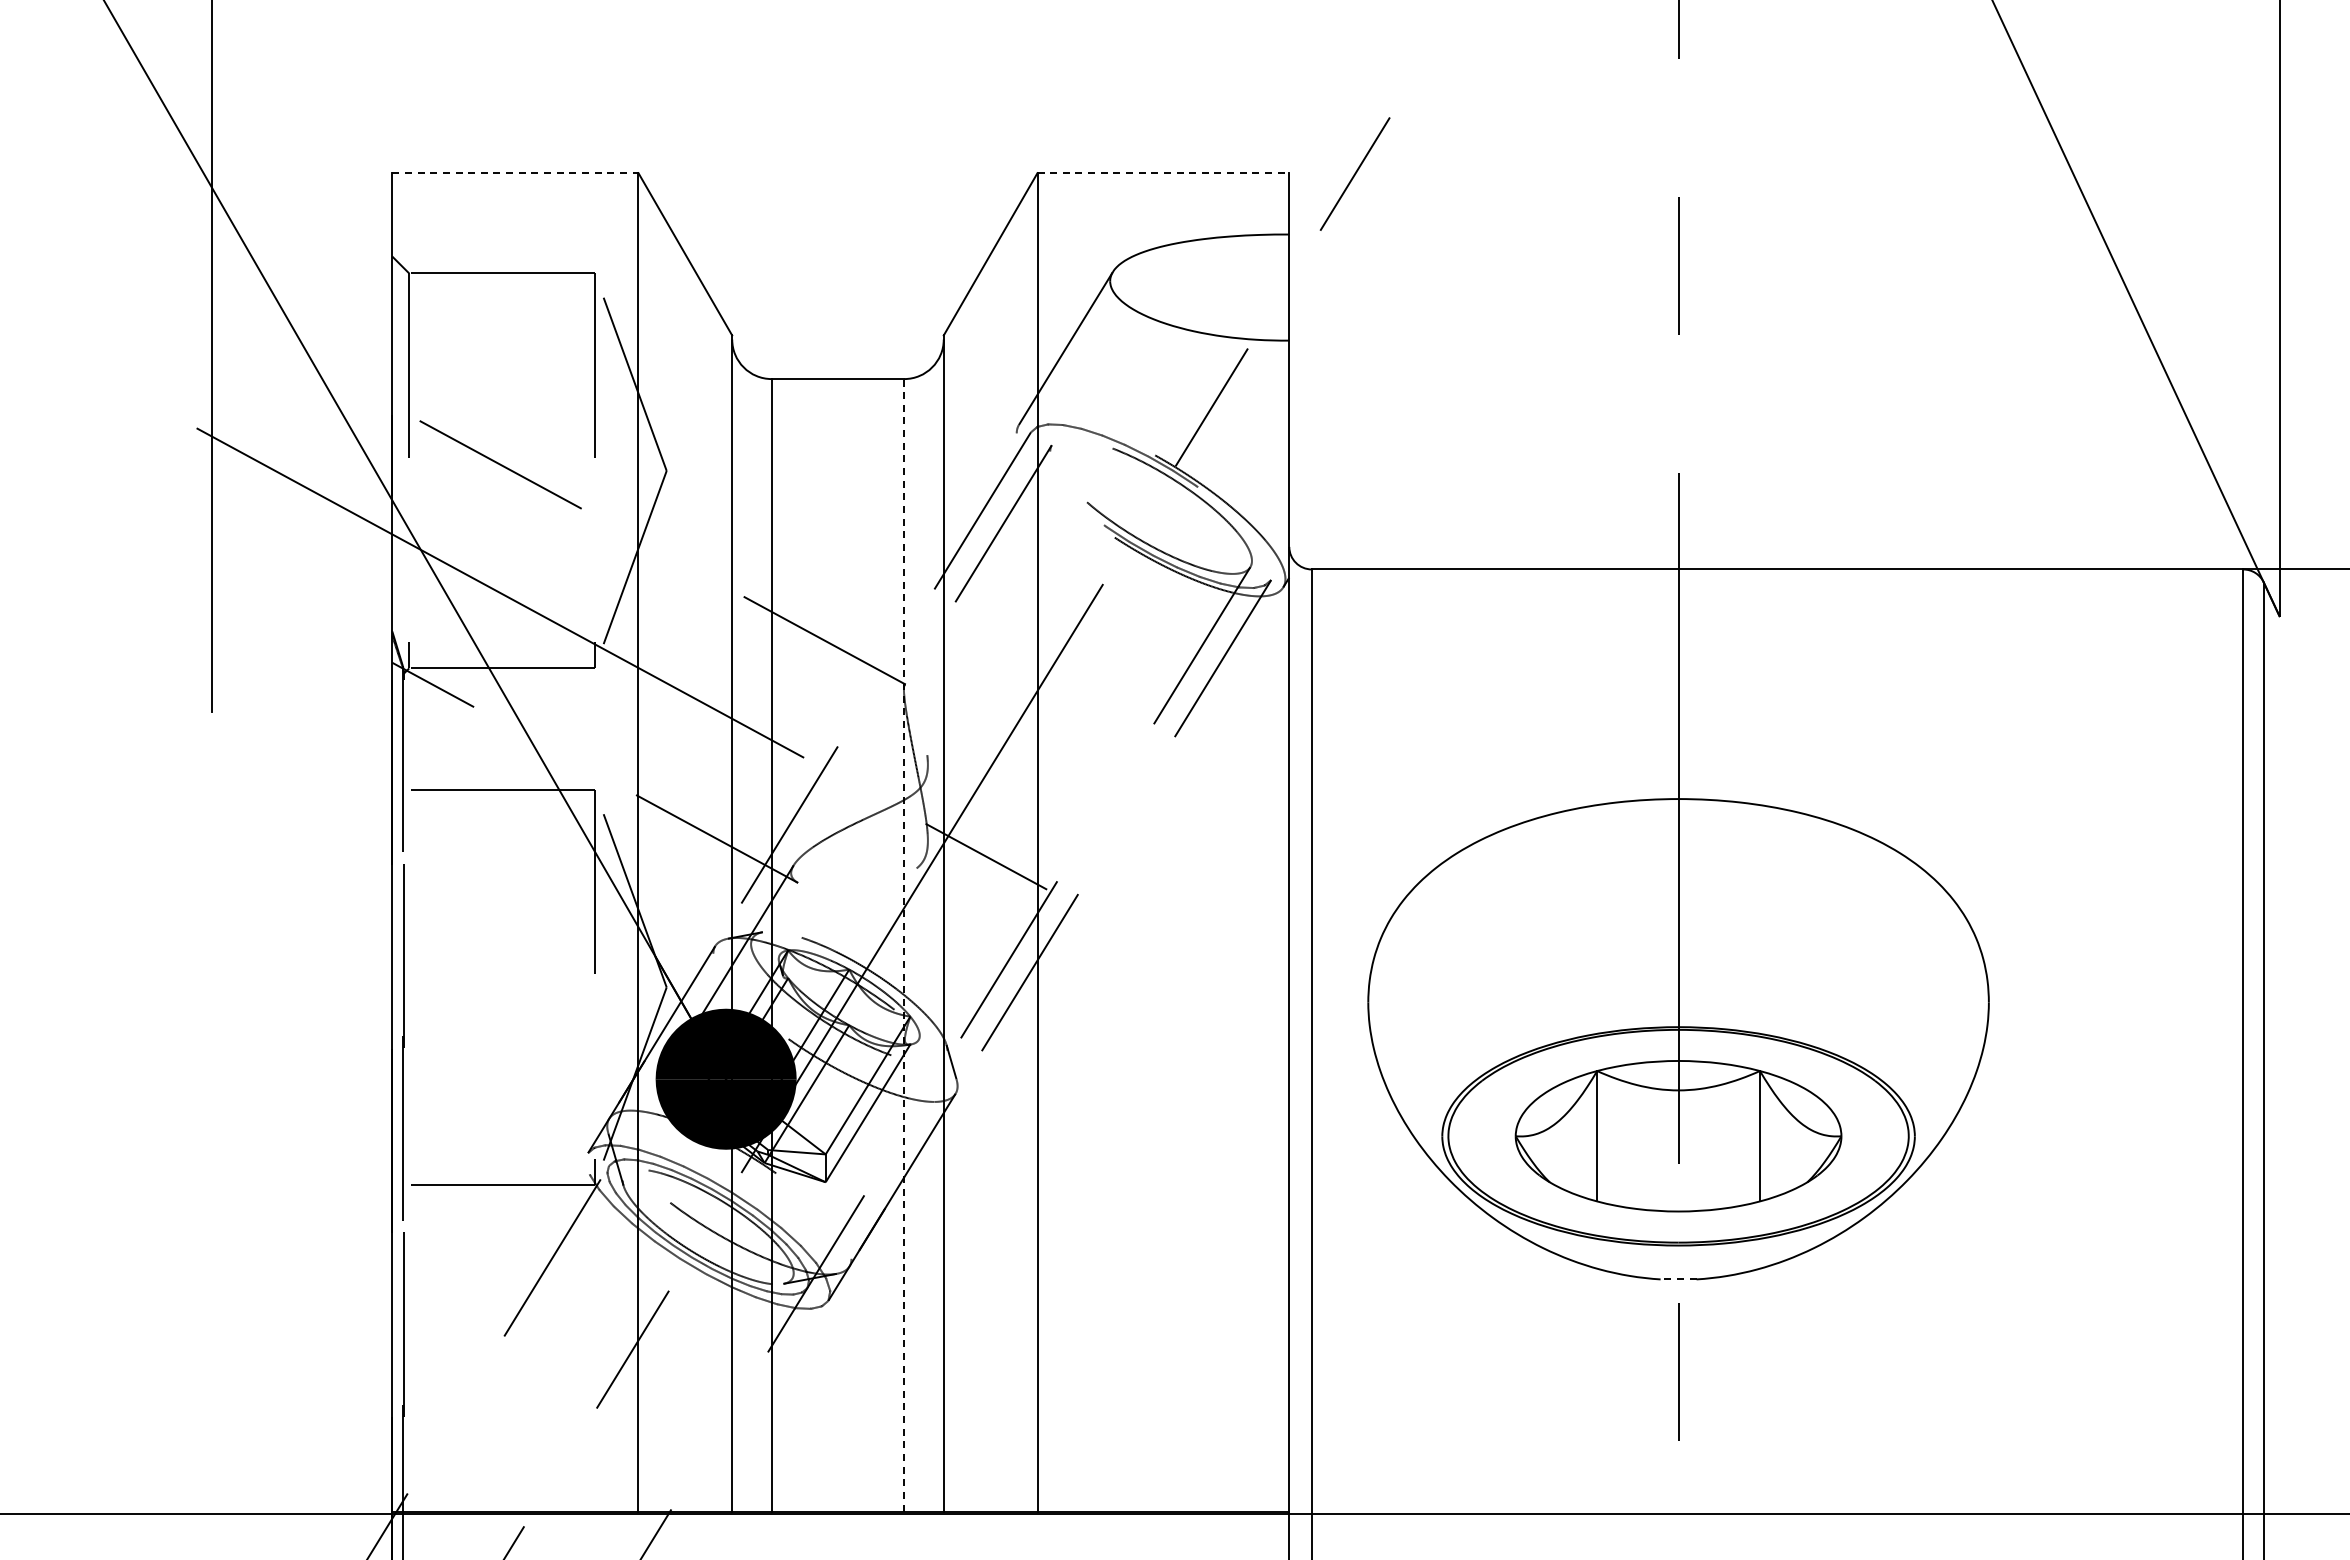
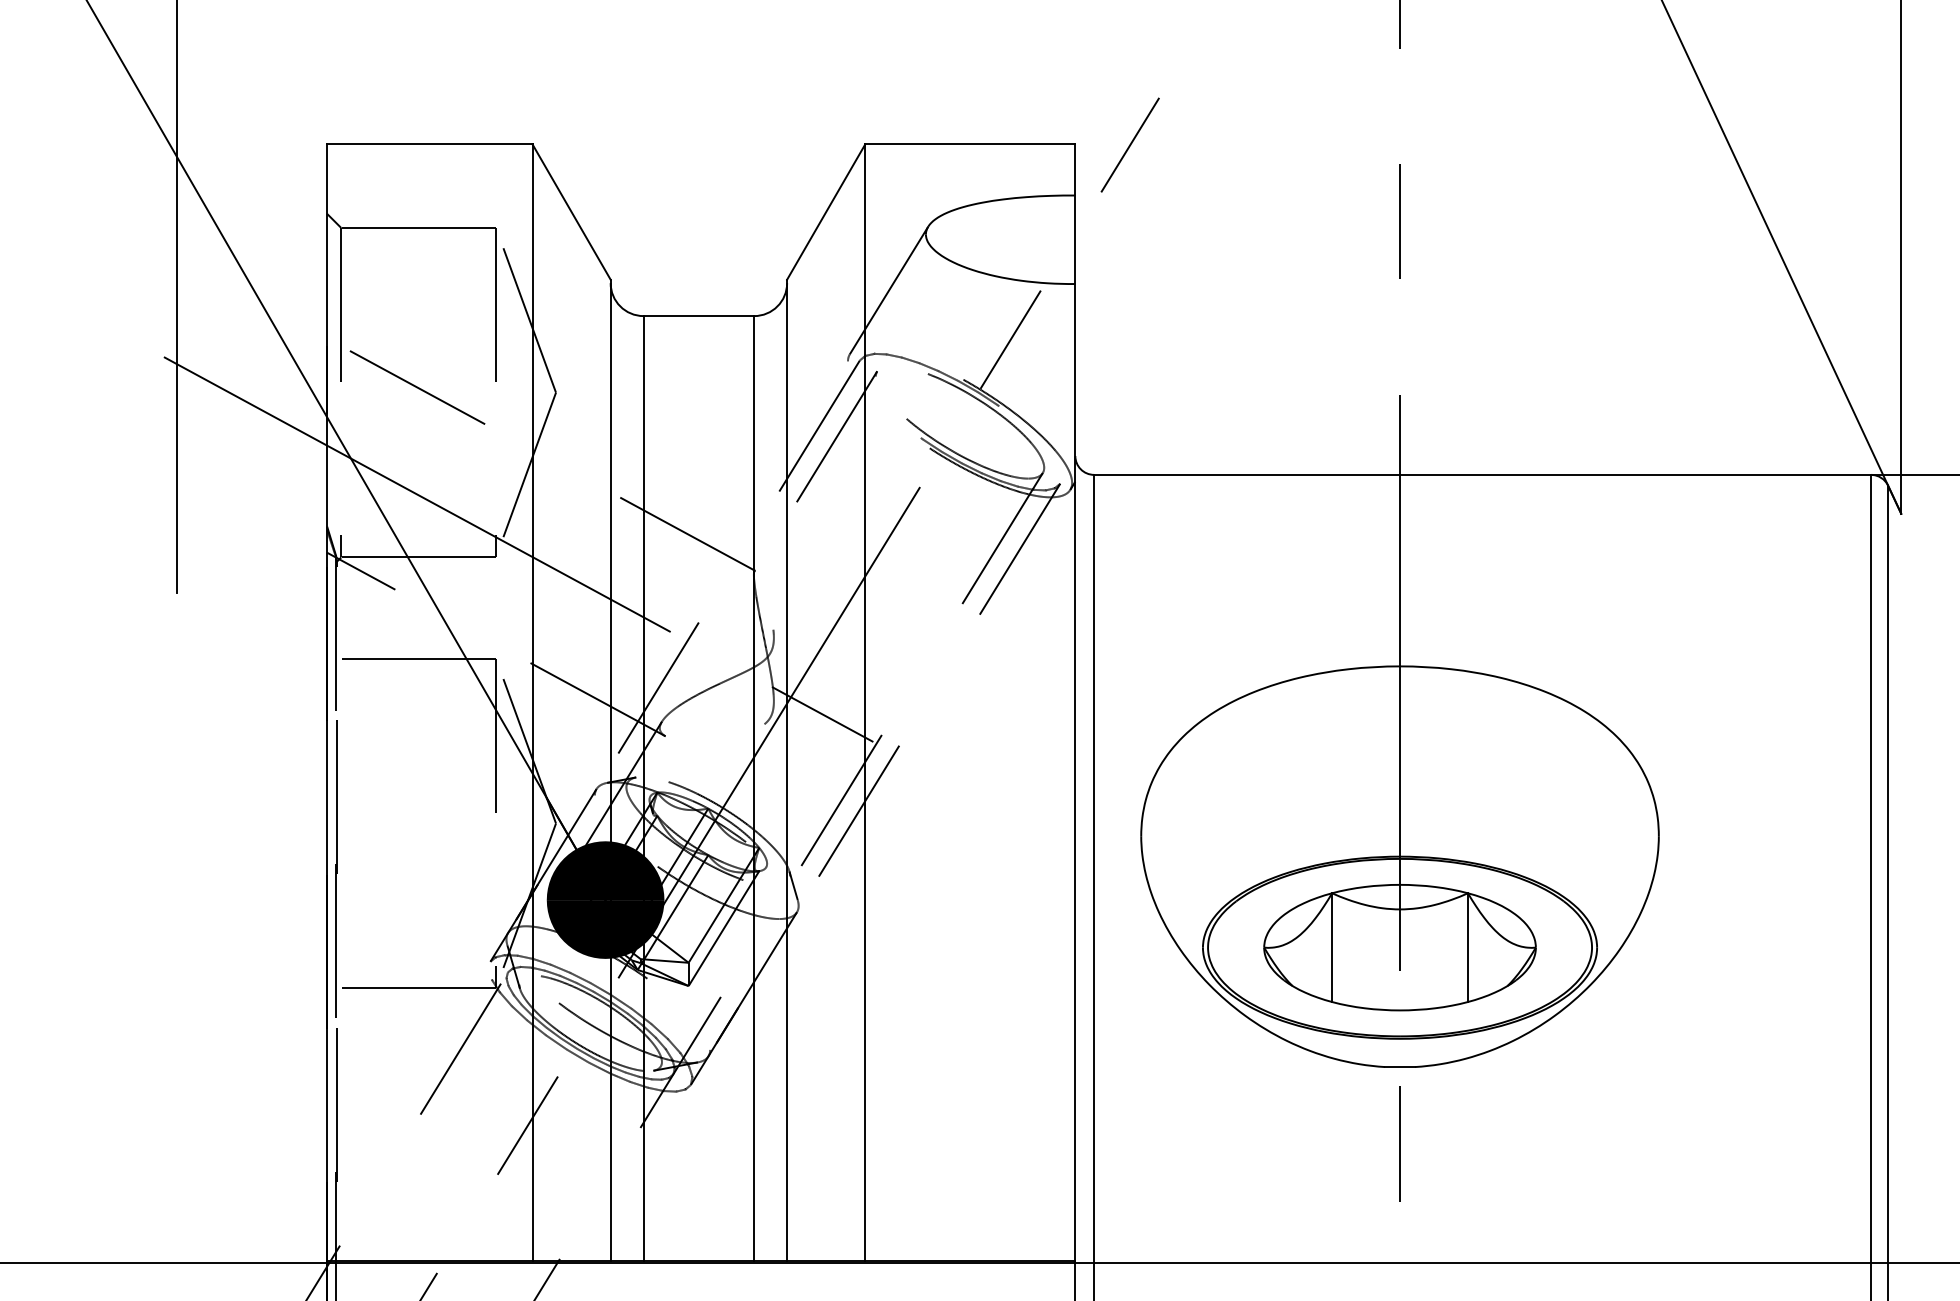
line: (515, 173) -> (429, 144), dashed -> solid
line: (1163, 173) -> (970, 144), dashed -> solid
line: (904, 944) -> (754, 787), dashed -> solid
line: (1678, 1279) -> (1399, 1067), dashed -> solid

